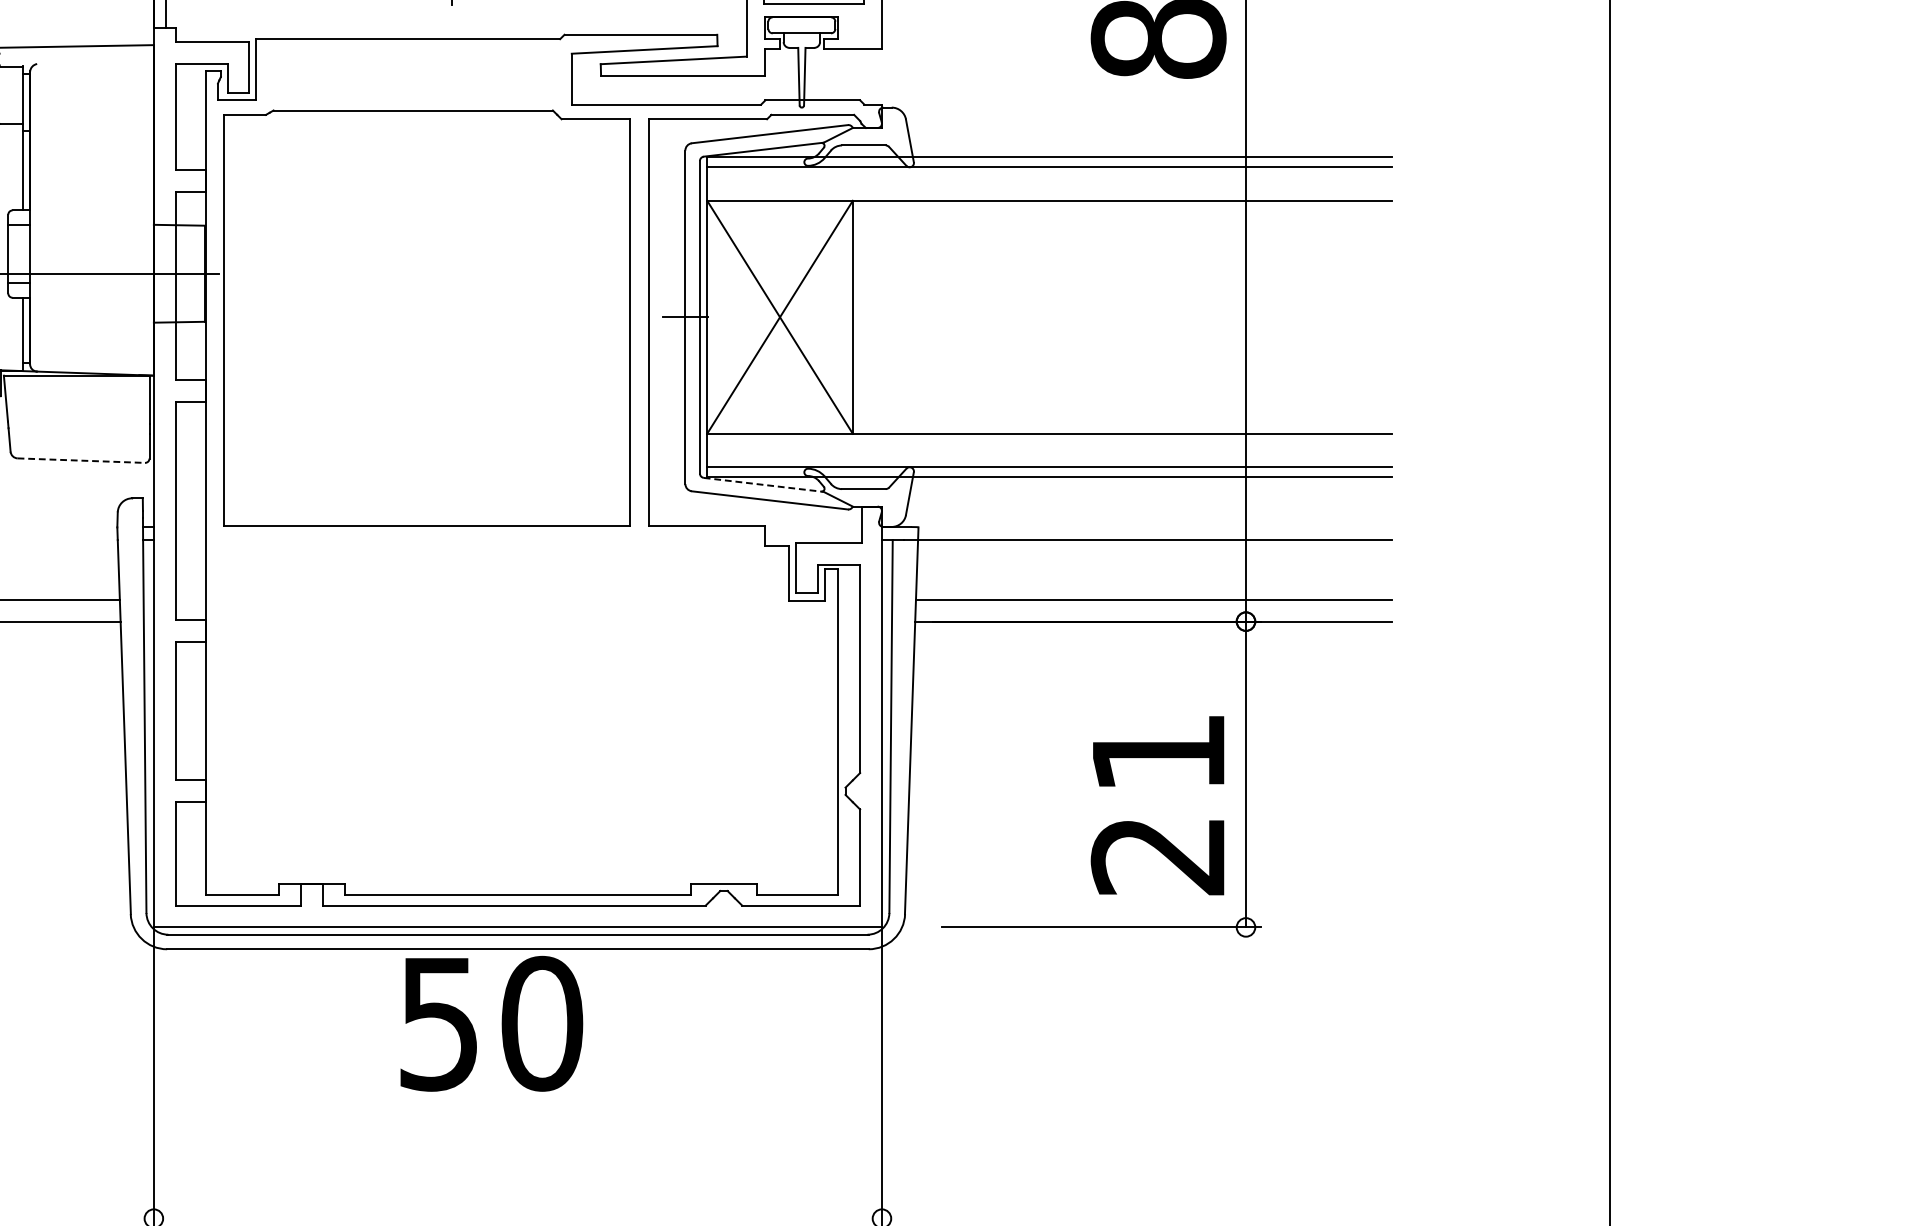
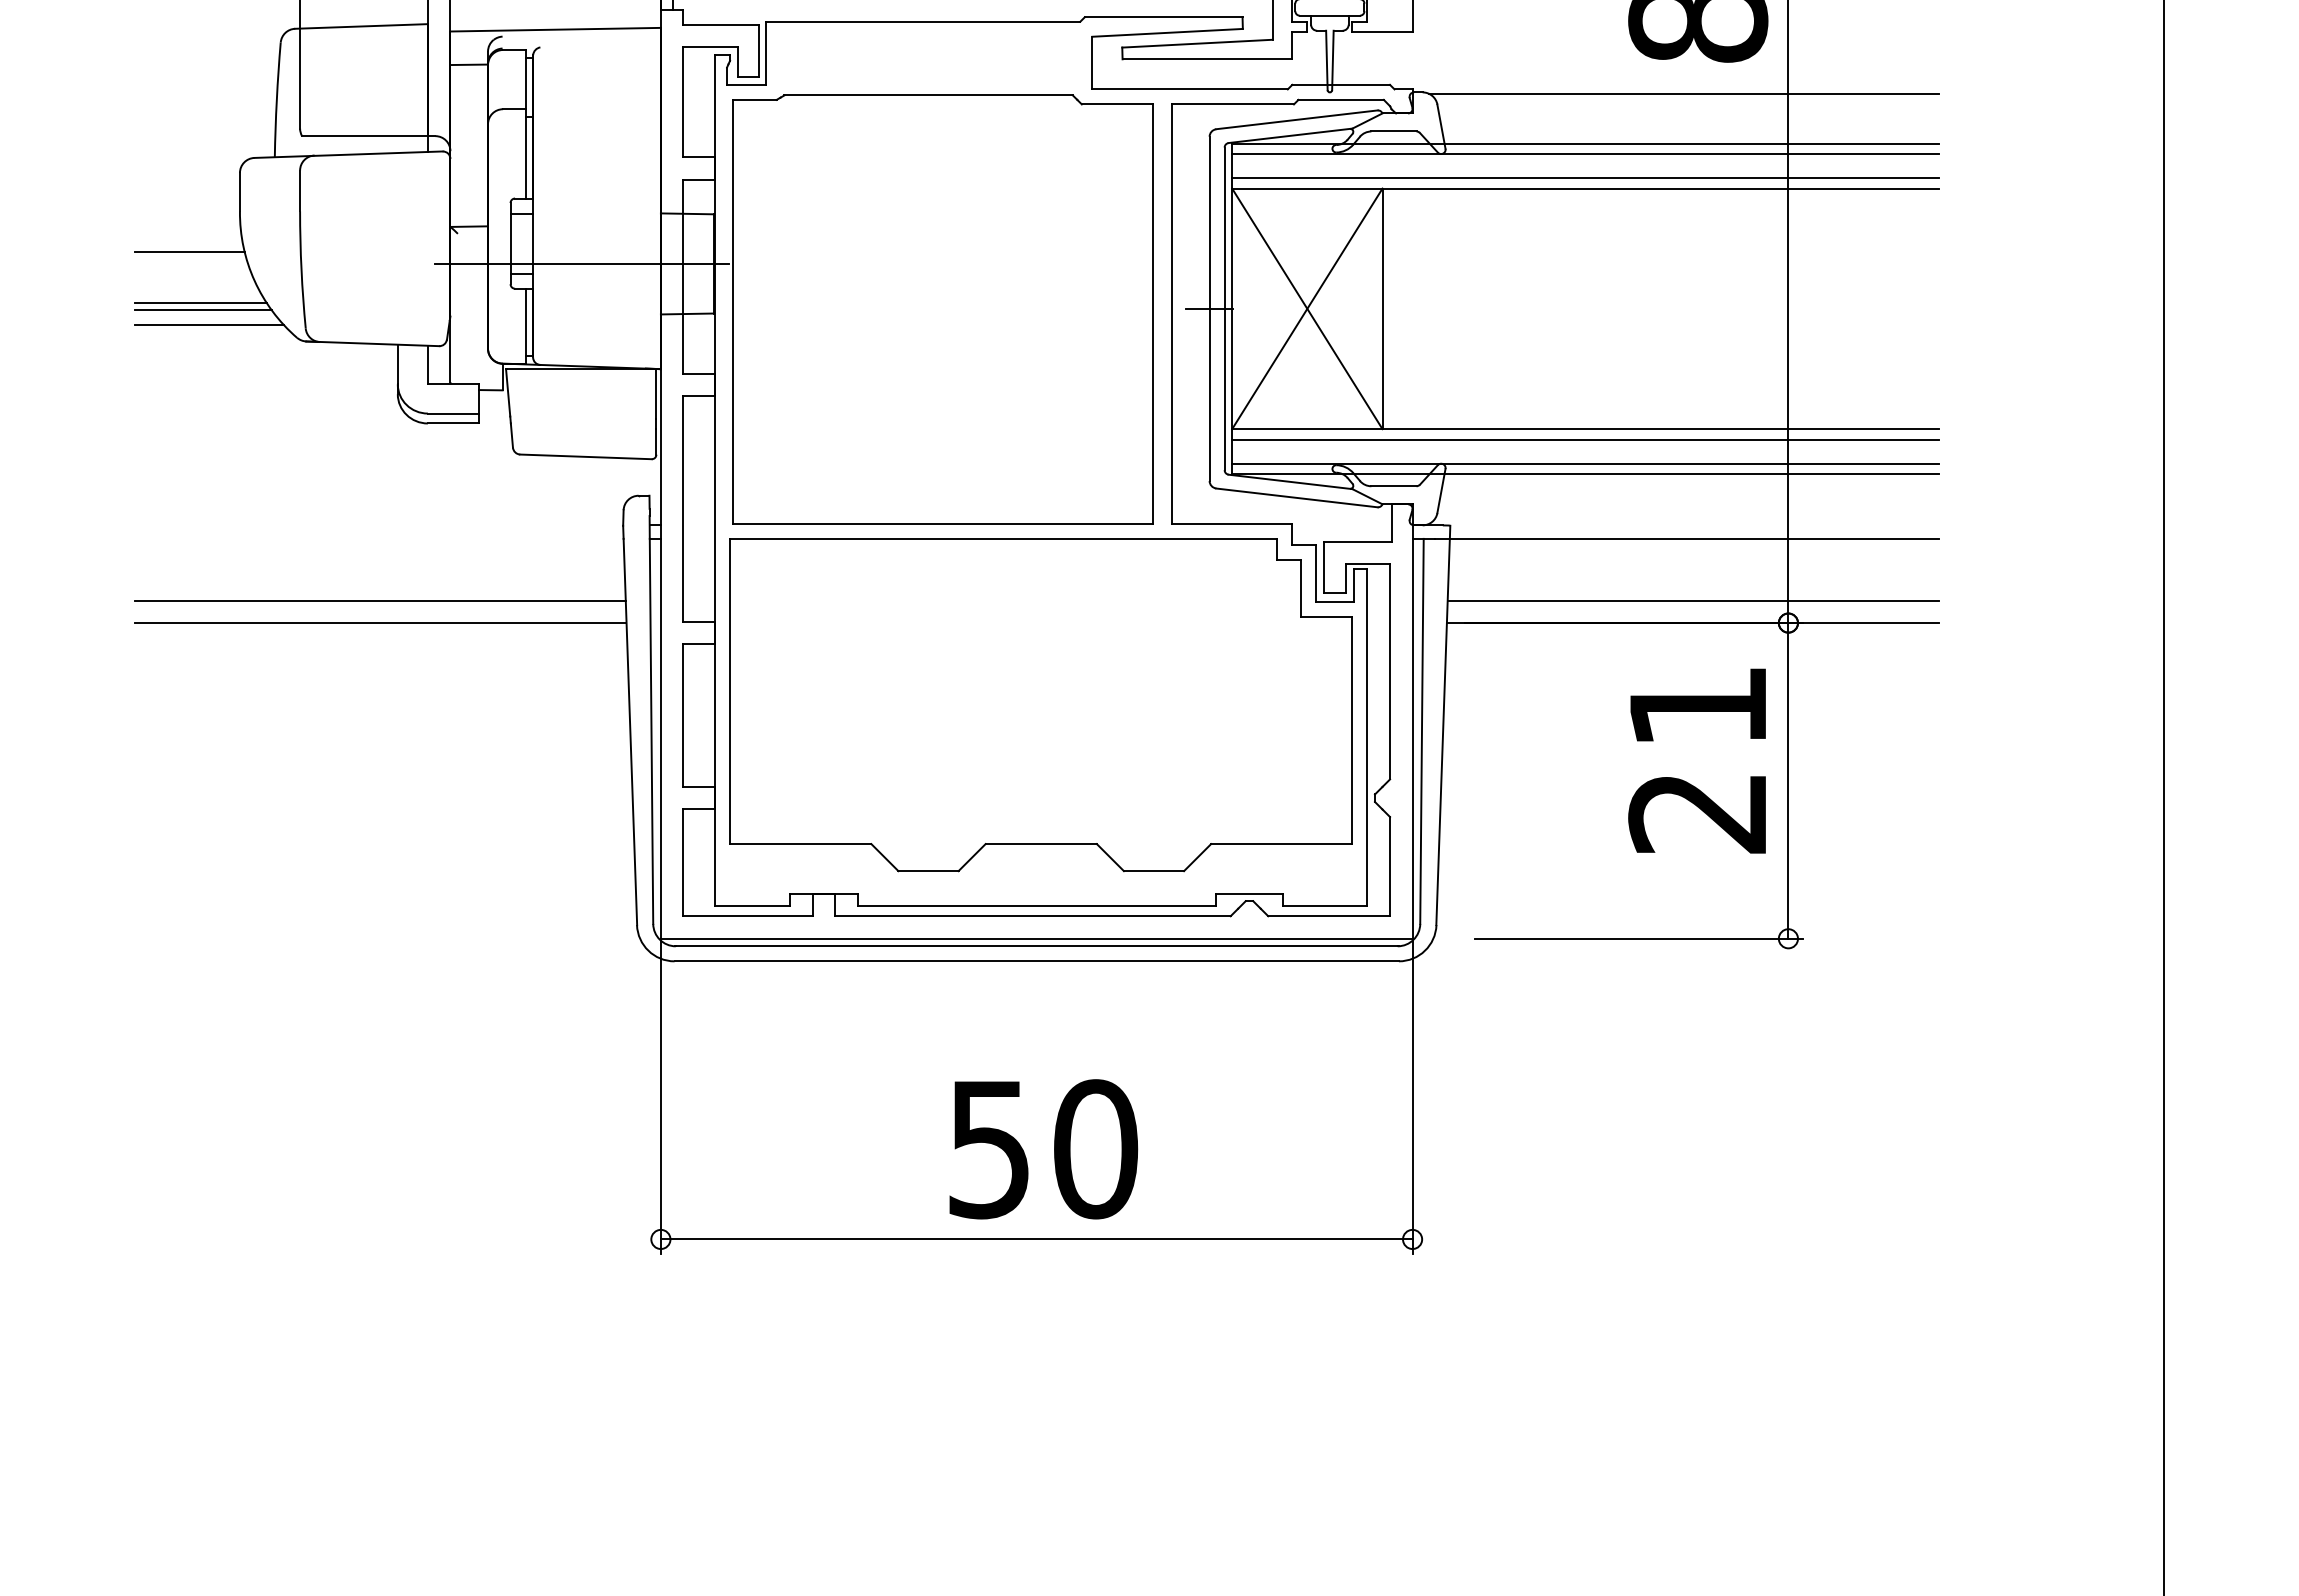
line: (1144, 108) -> (1683, 93), added
line: (1049, 191) -> (1585, 178), added
line: (1049, 443) -> (1585, 439), added
line: (80, 460) -> (585, 456), dashed -> solid
line: (764, 484) -> (1291, 481), dashed -> solid
part: (521, 701) -> (1040, 705), added
text: (1156, 805) -> (1696, 760), moved
text: (491, 1024) -> (1043, 1149), moved
line: (517, 1218) -> (1036, 1239), added

